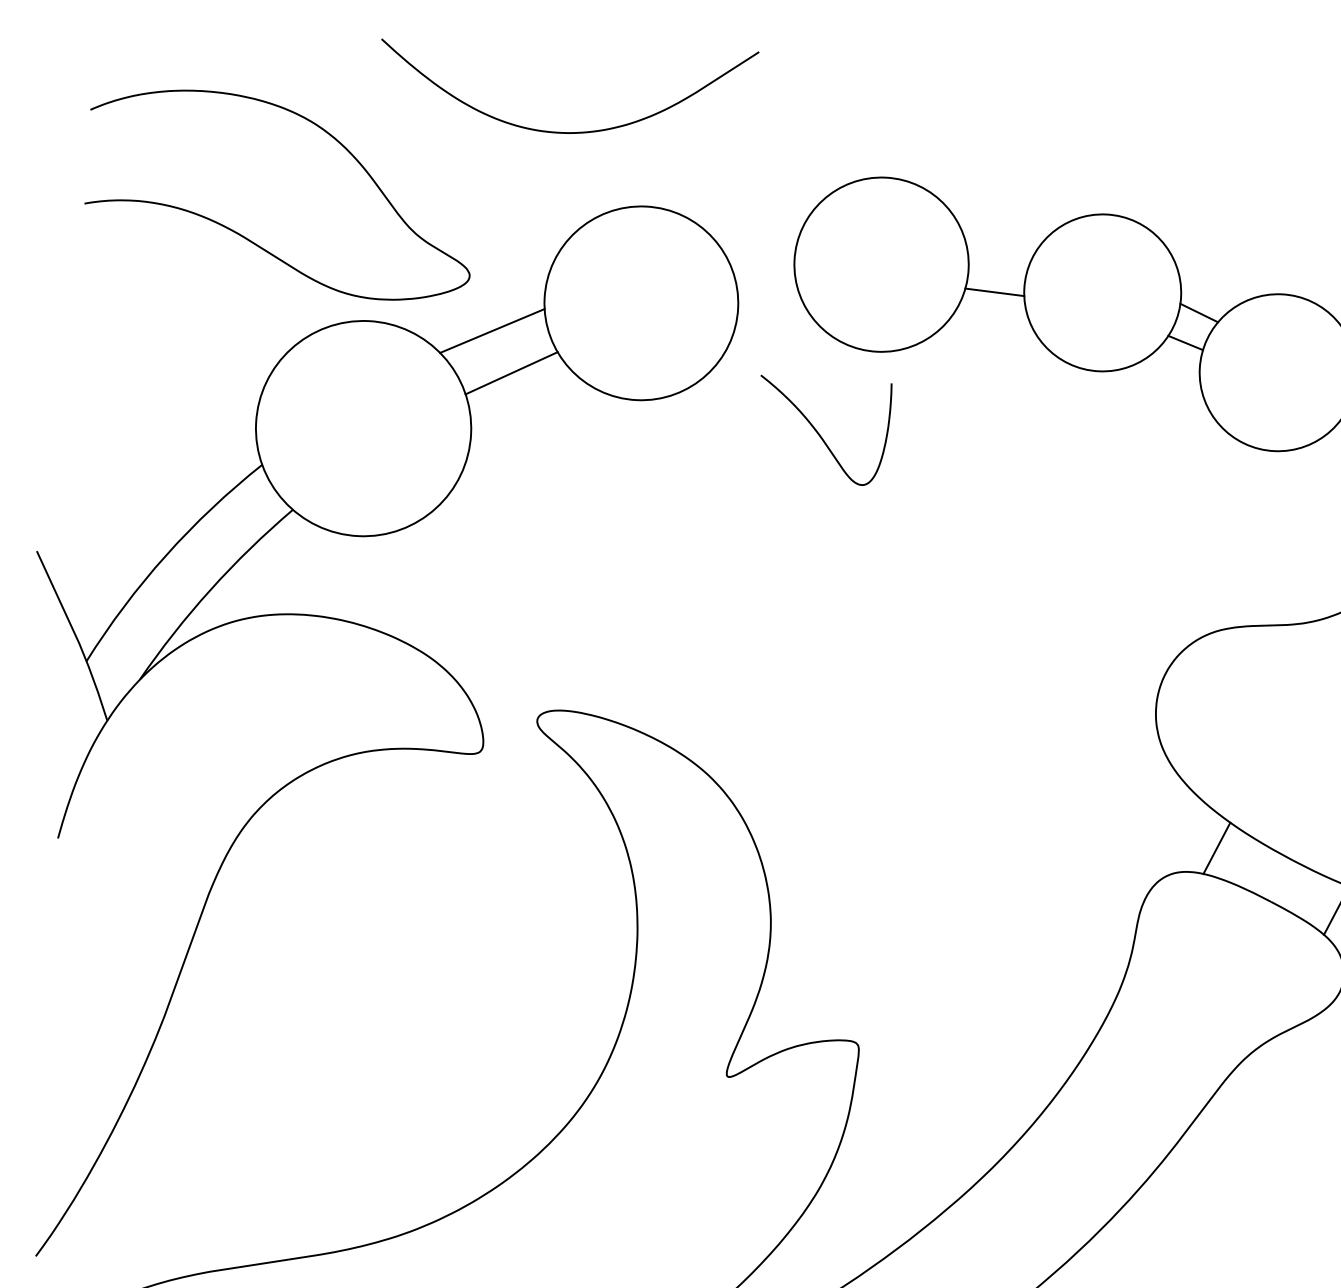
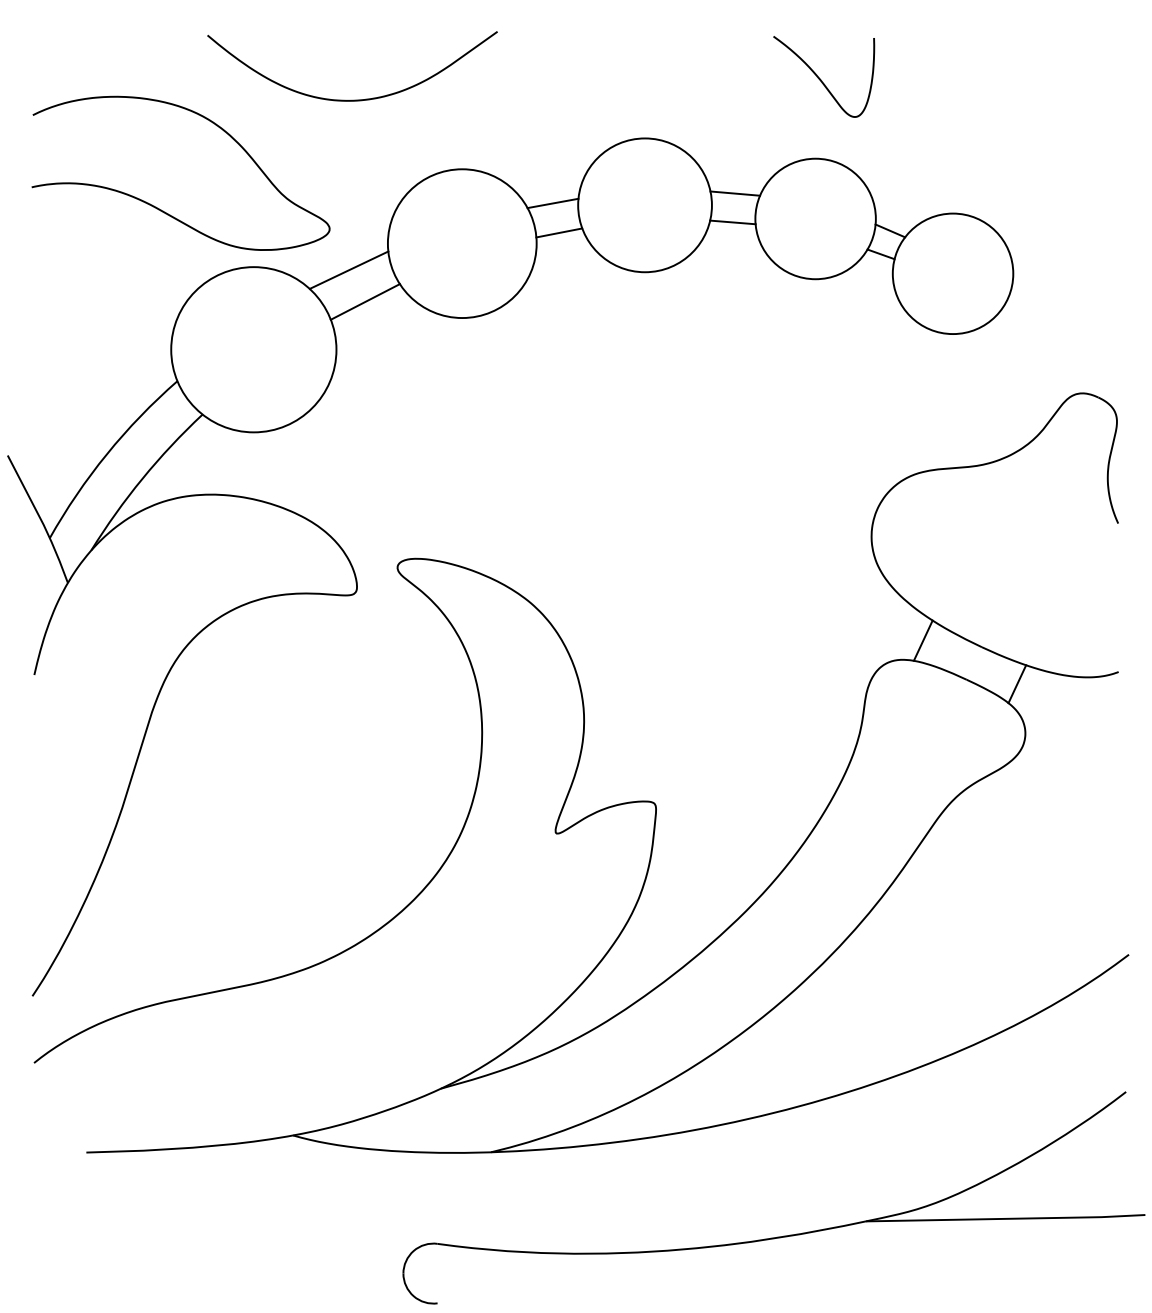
curve: (566, 131) -> (352, 99), moved
line: (999, 254) -> (735, 193), added
line: (761, 256) -> (552, 203), added
line: (768, 294) -> (559, 232), added
curve: (820, 434) -> (821, 79), moved

